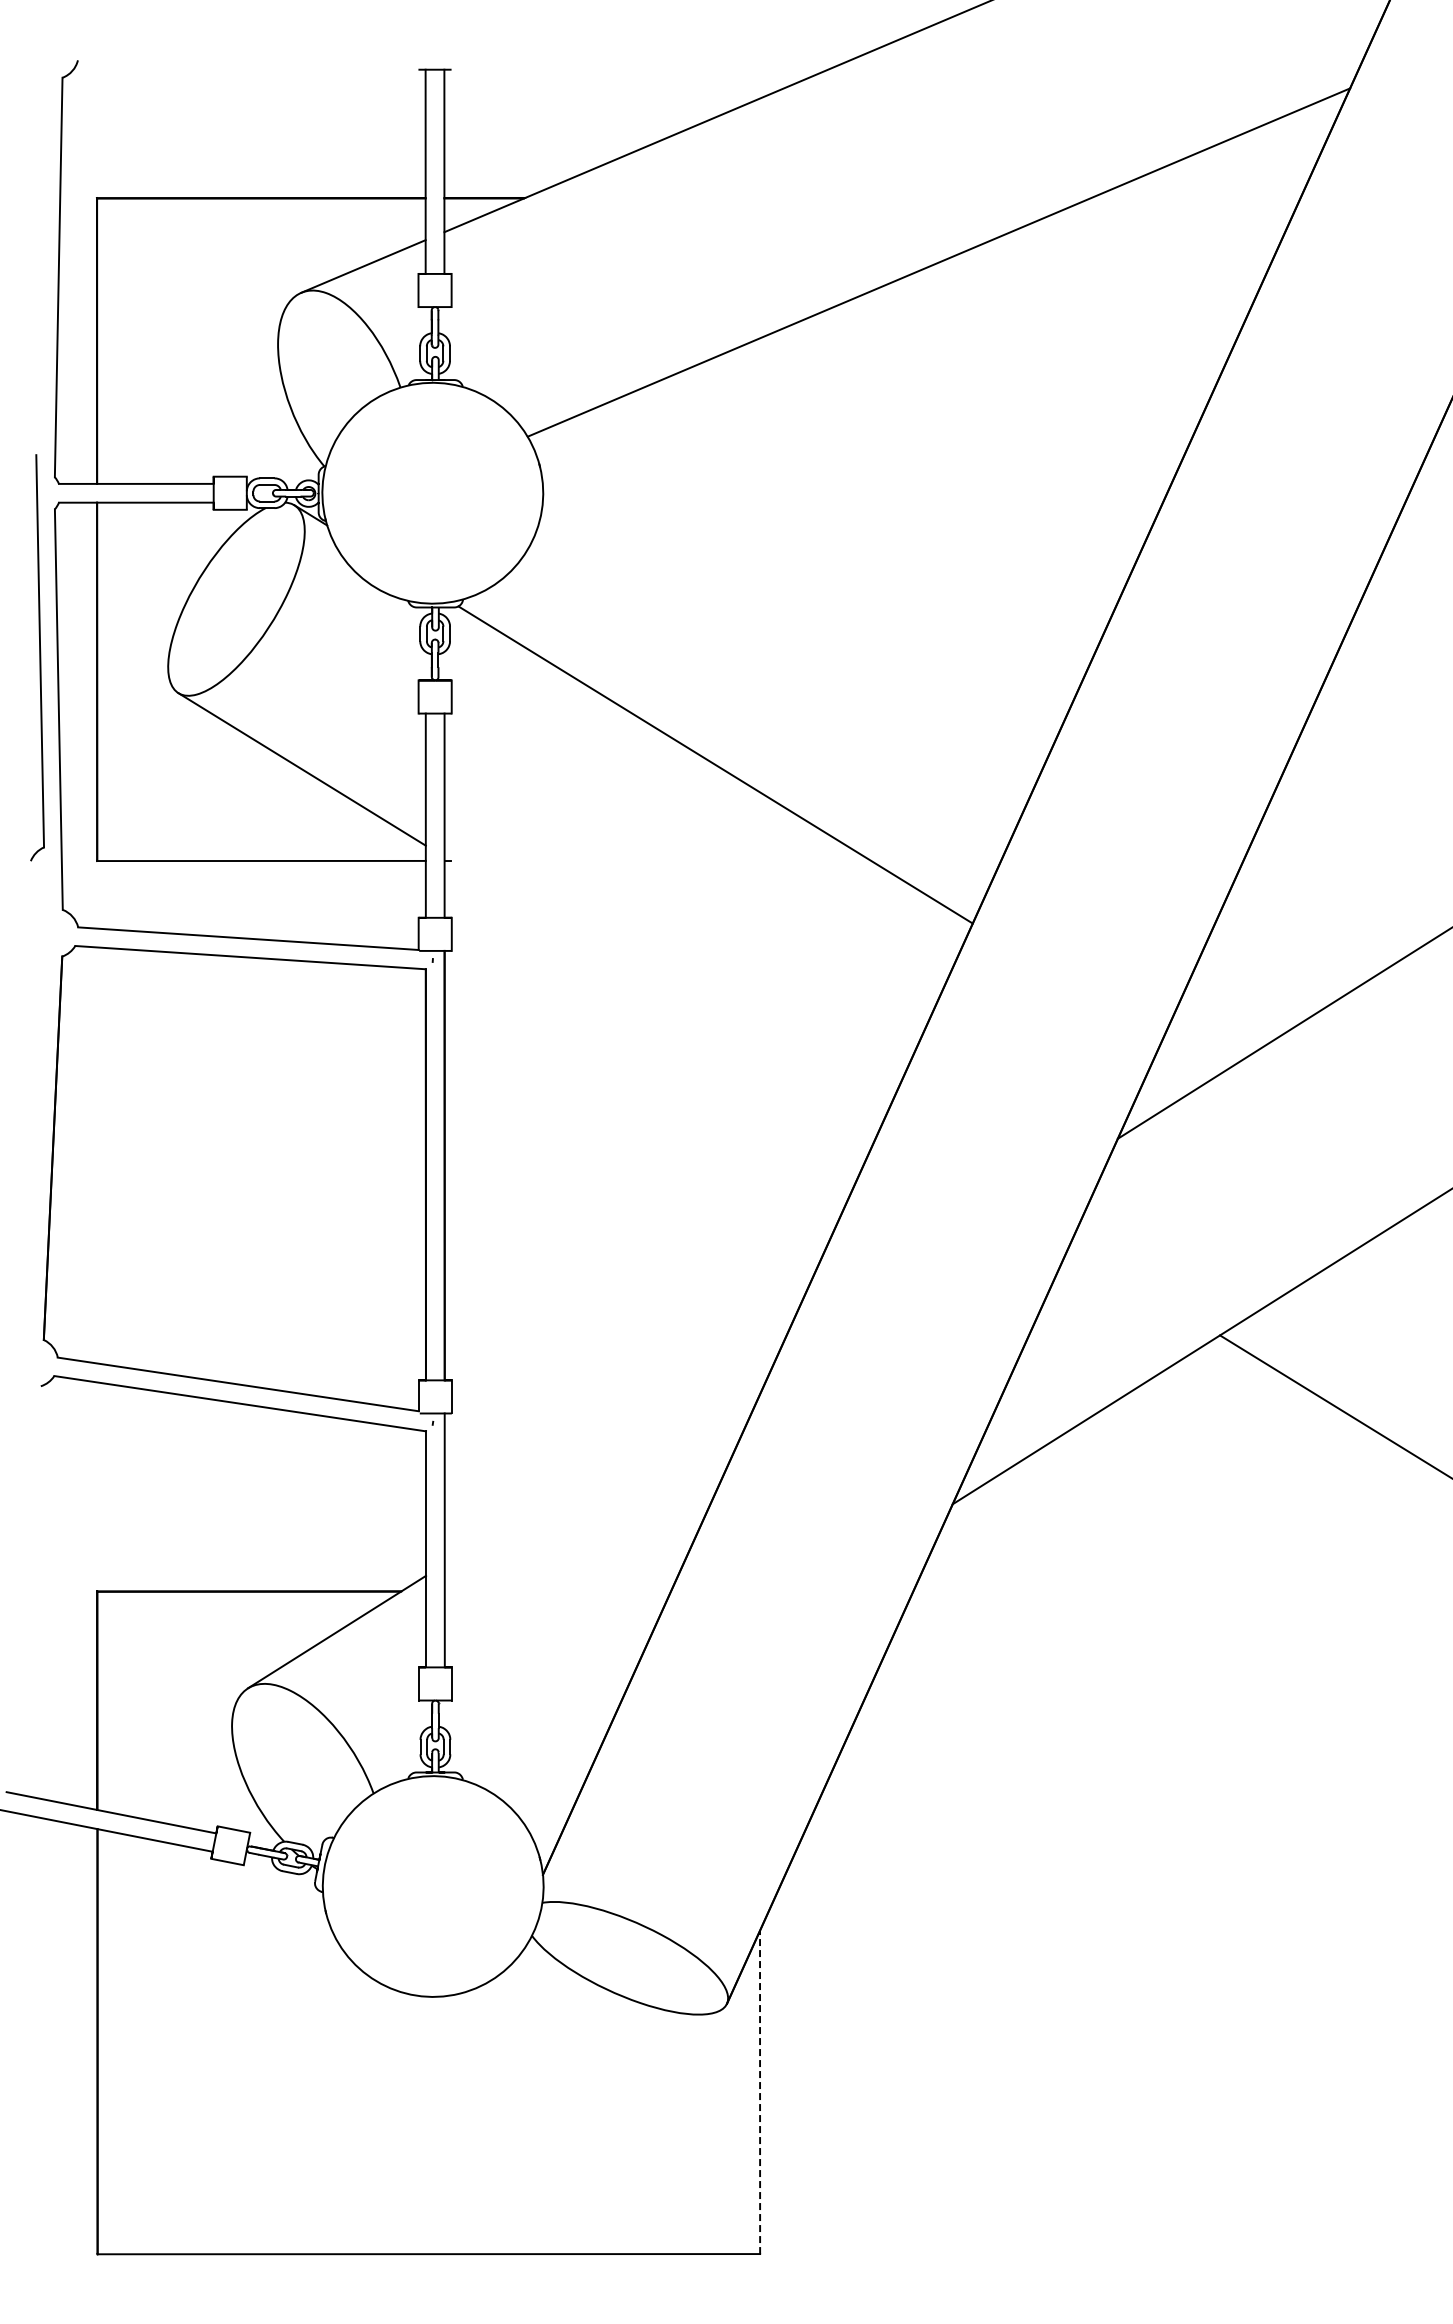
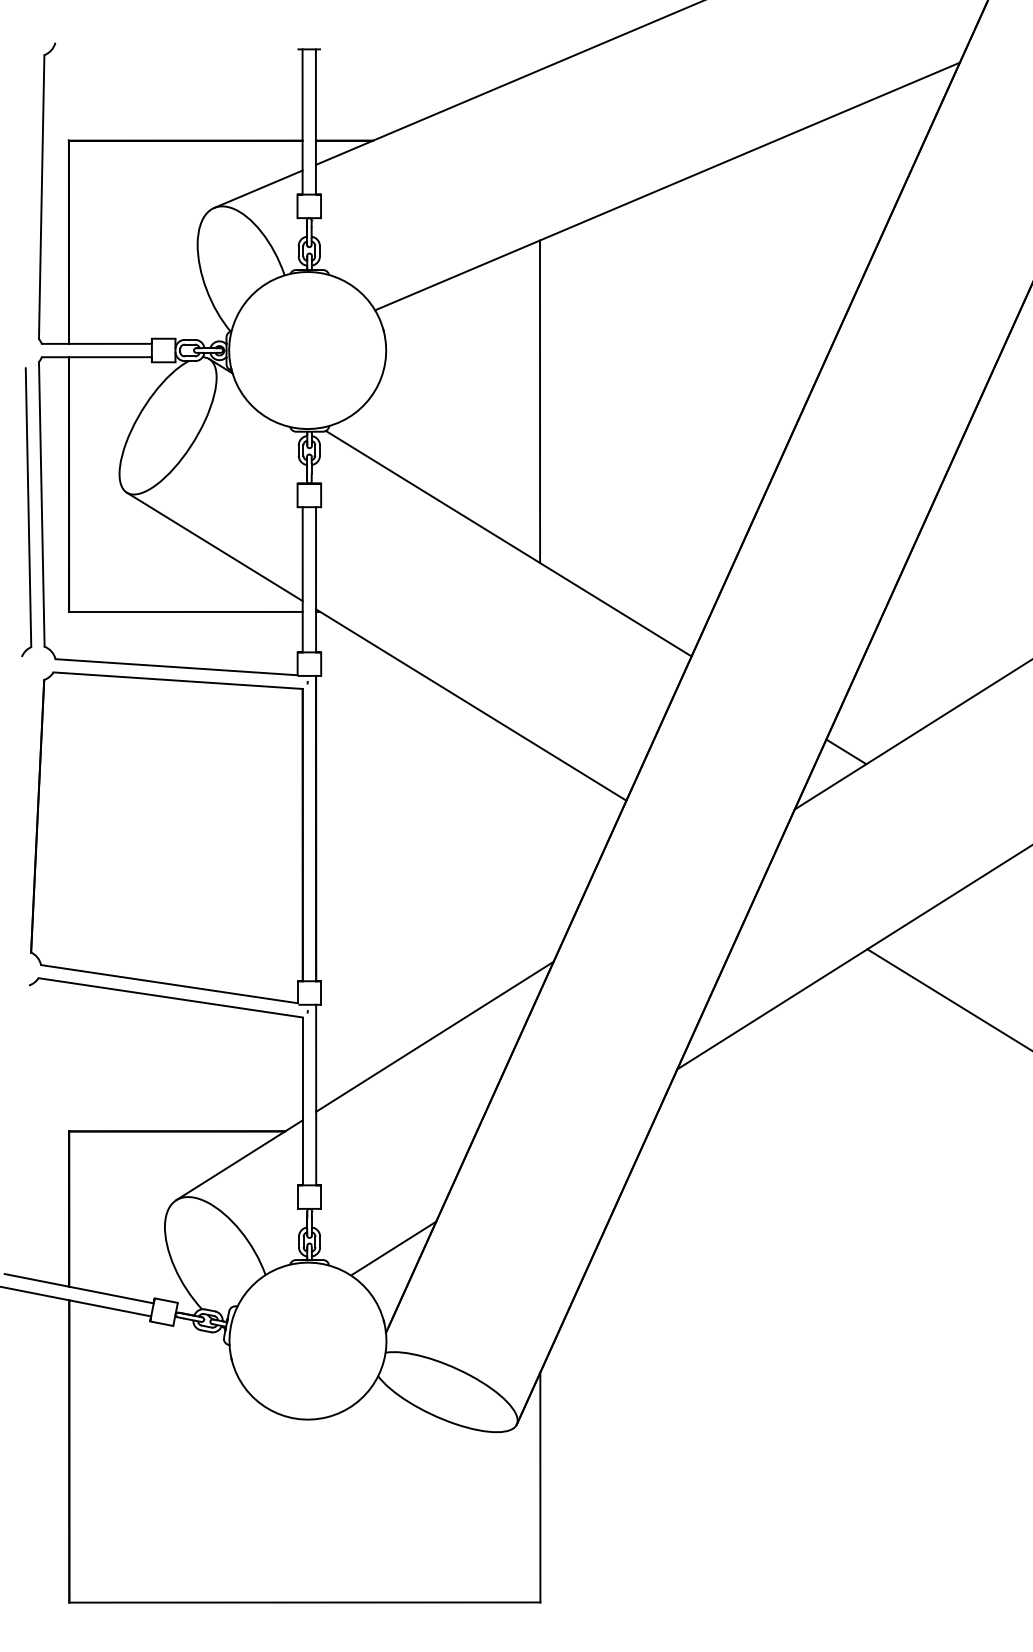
line: (759, 565) -> (539, 401), added
part: (37, 657) -> (26, 512), moved
line: (662, 991) -> (470, 704), added
line: (1190, 1057) -> (846, 751), added
line: (611, 1457) -> (434, 1036), added
line: (553, 1755) -> (393, 1247), added
line: (760, 2092) -> (540, 1487), dashed -> solid

